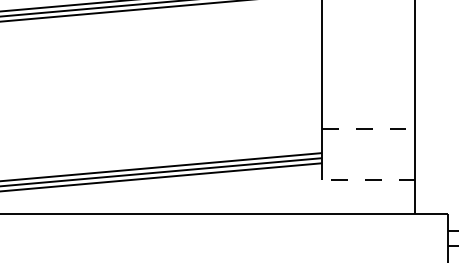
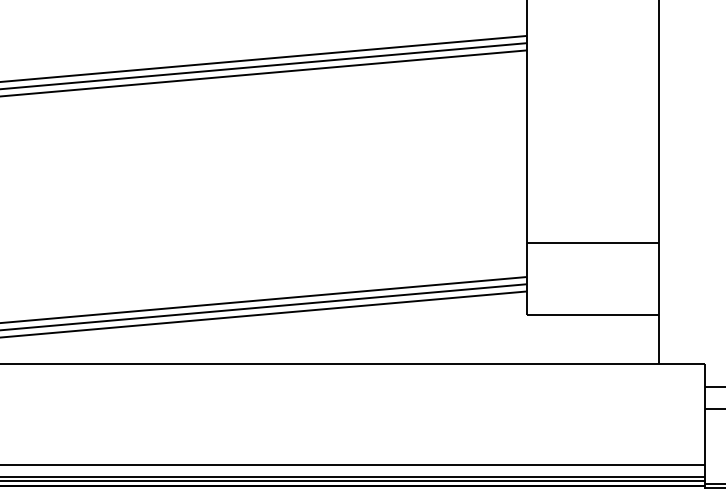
line: (369, 129) -> (593, 243), dashed -> solid
line: (368, 180) -> (592, 315), dashed -> solid

